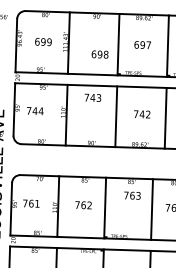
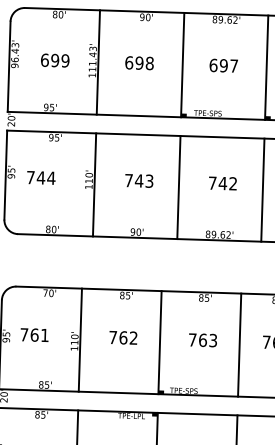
text: (99, 54) -> (138, 63), moved
text: (92, 97) -> (138, 180), moved
text: (132, 195) -> (203, 339), moved

